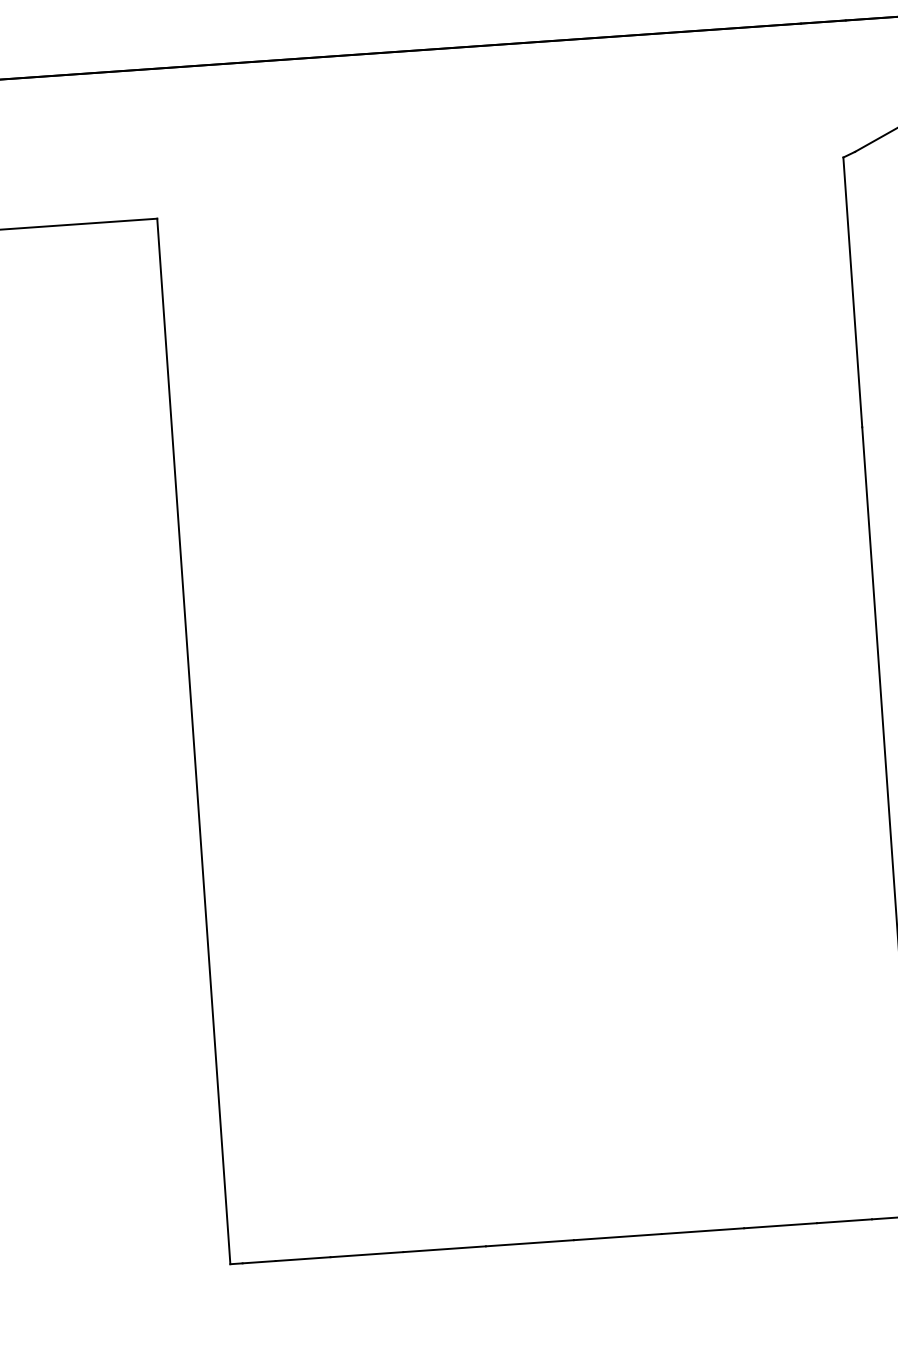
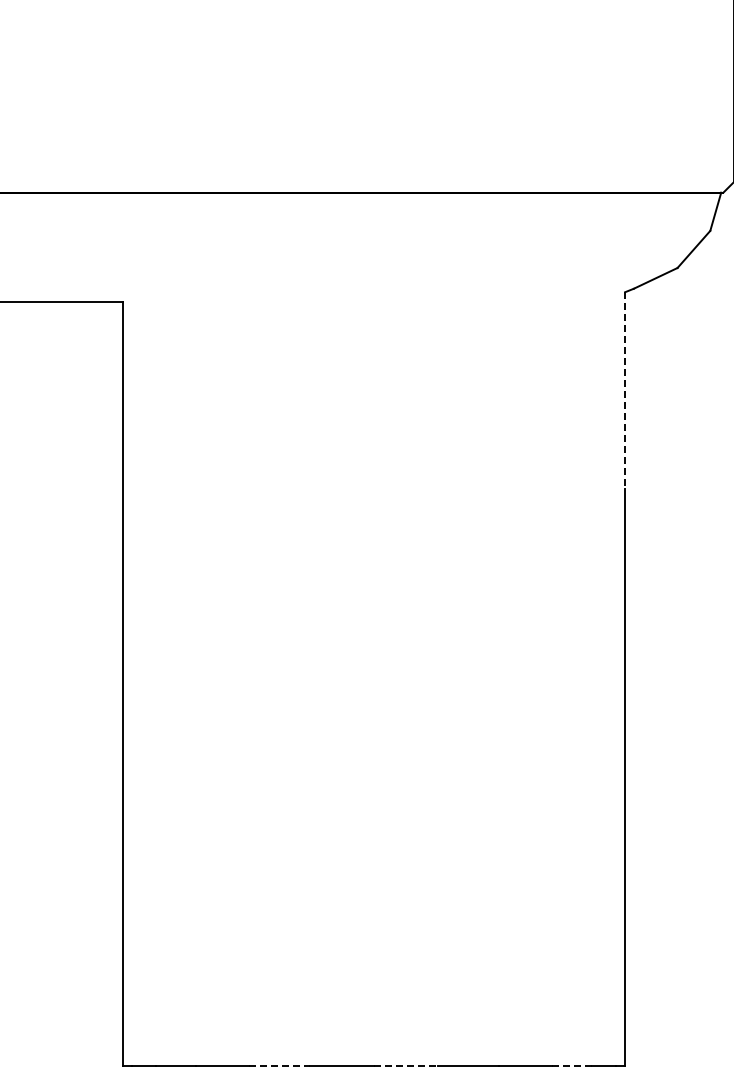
line: (853, 291) -> (625, 390), solid -> dashed
line: (845, 1221) -> (572, 1066), solid -> dashed
line: (618, 1237) -> (406, 1066), solid -> dashed
line: (445, 1249) -> (280, 1066), solid -> dashed

